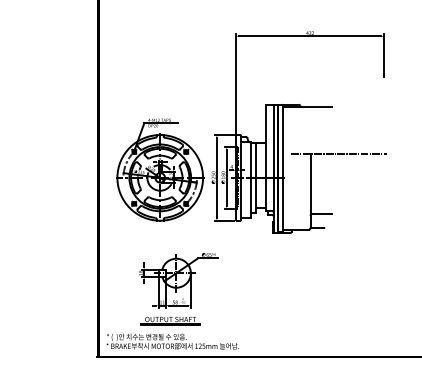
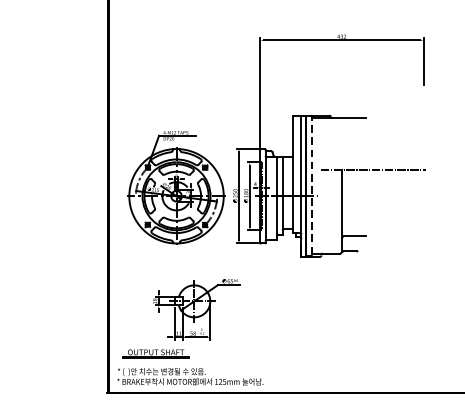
line: (283, 167) -> (312, 184), solid -> dashed
part: (170, 320) -> (155, 353), moved

